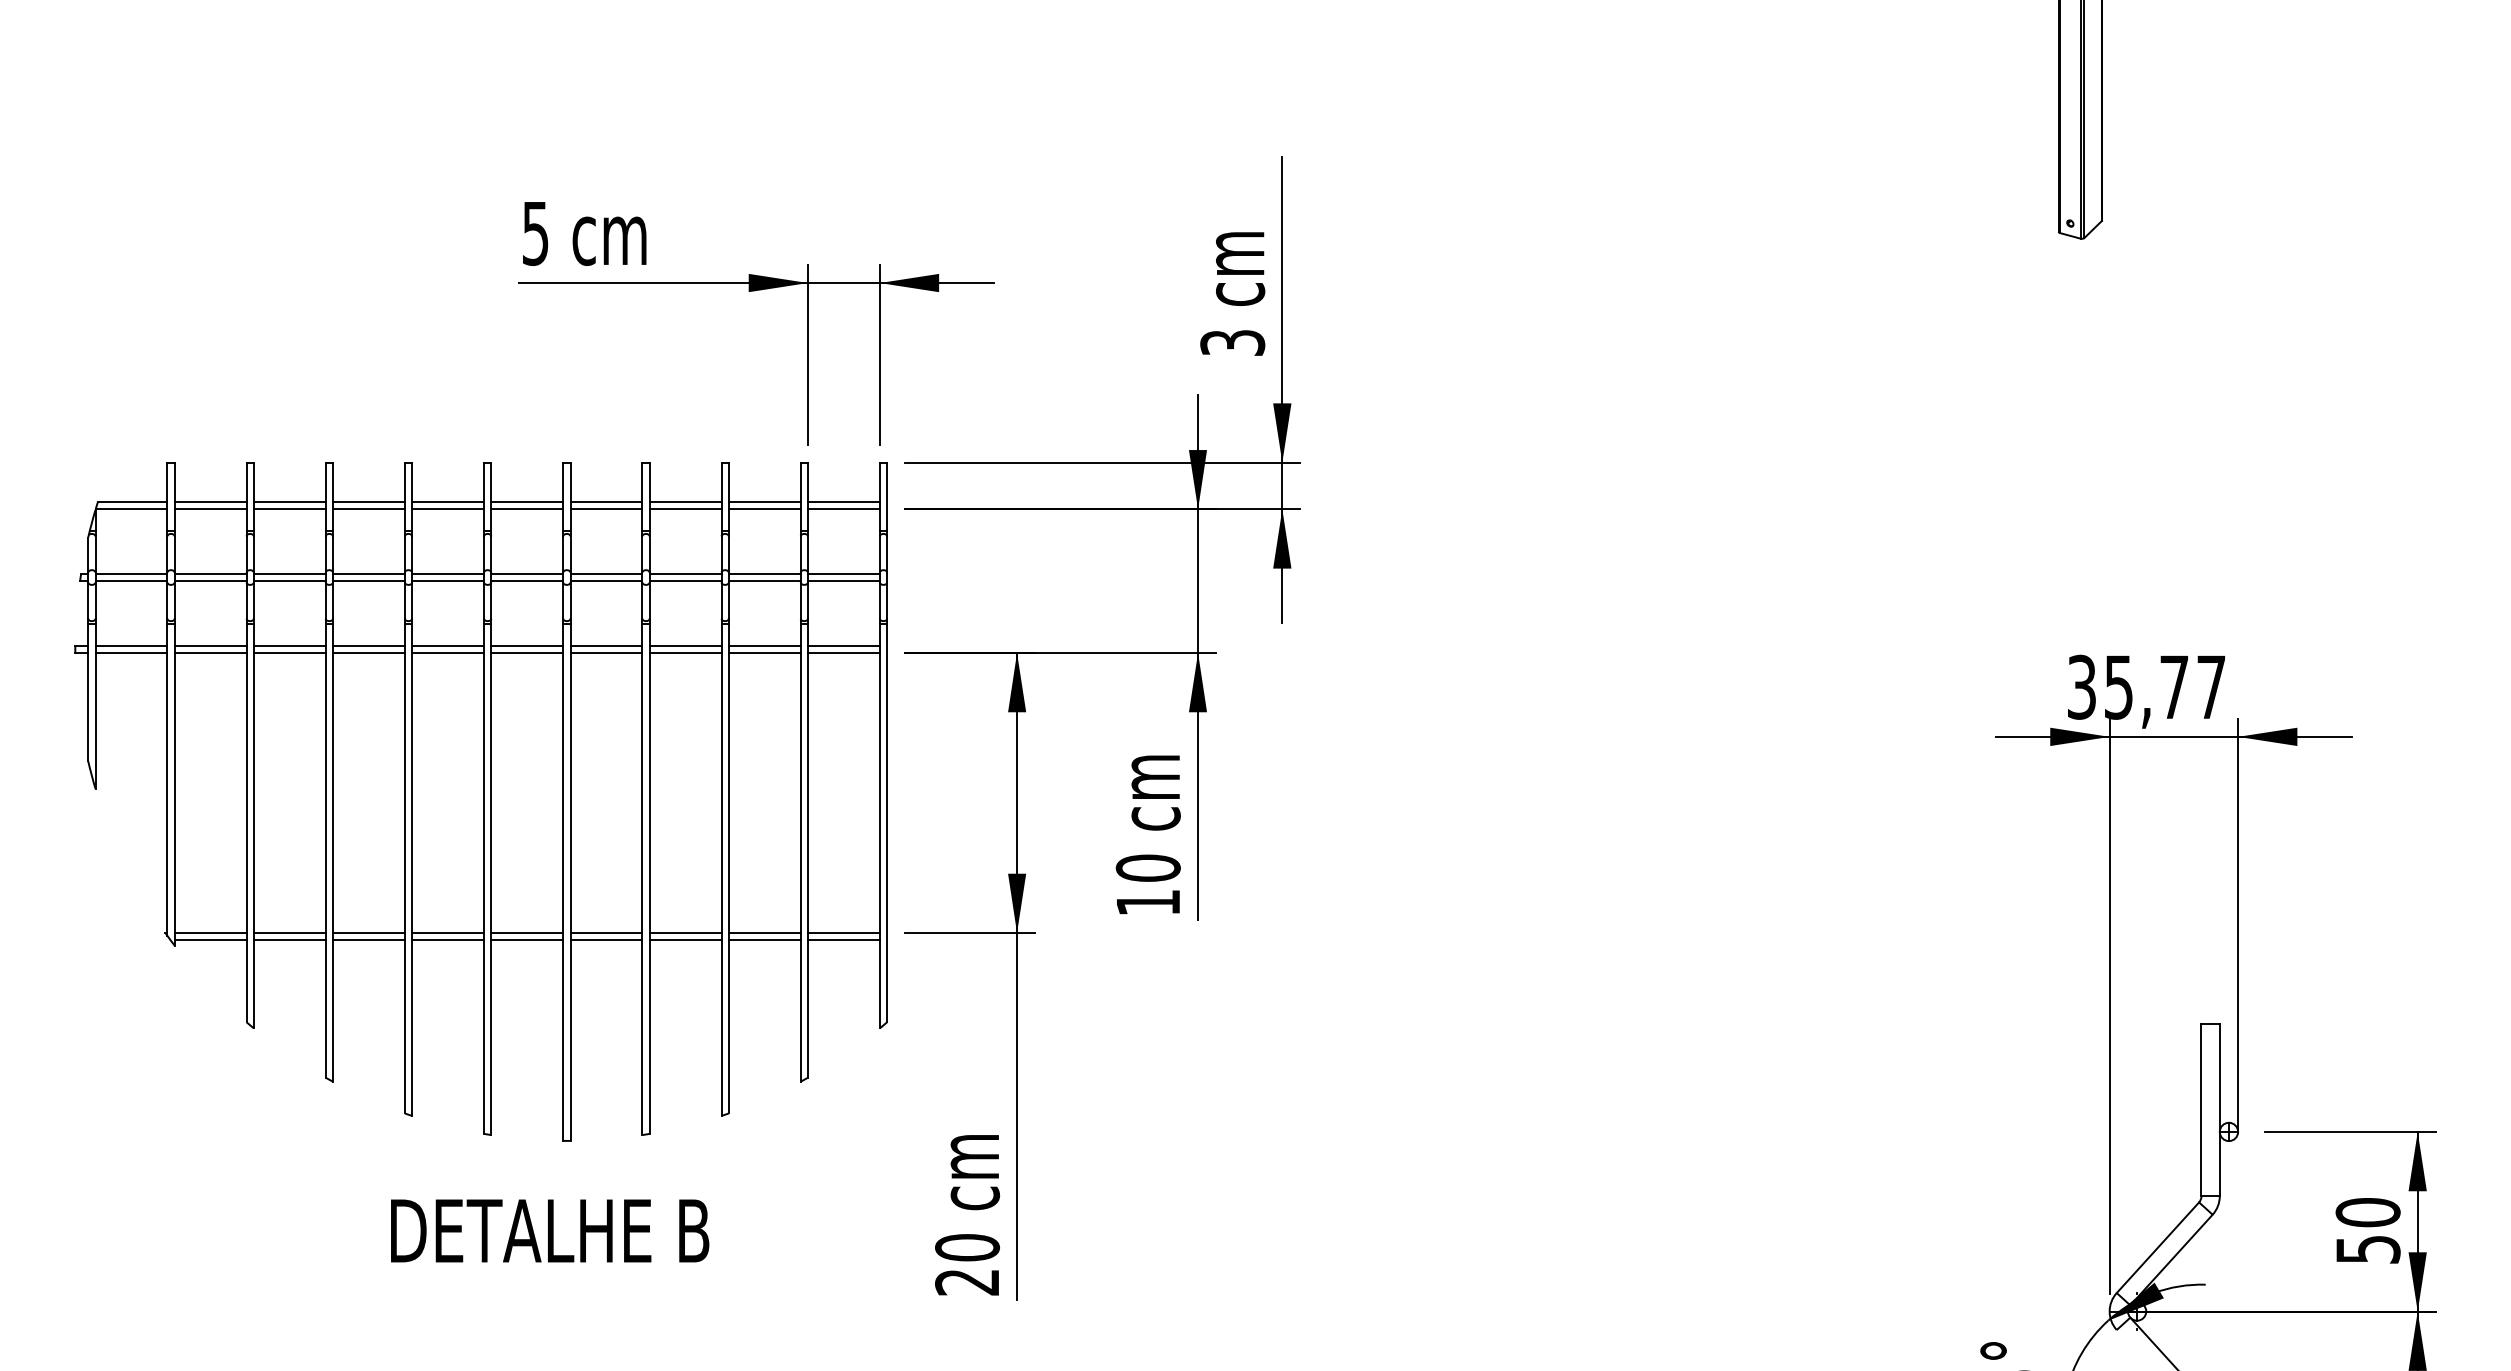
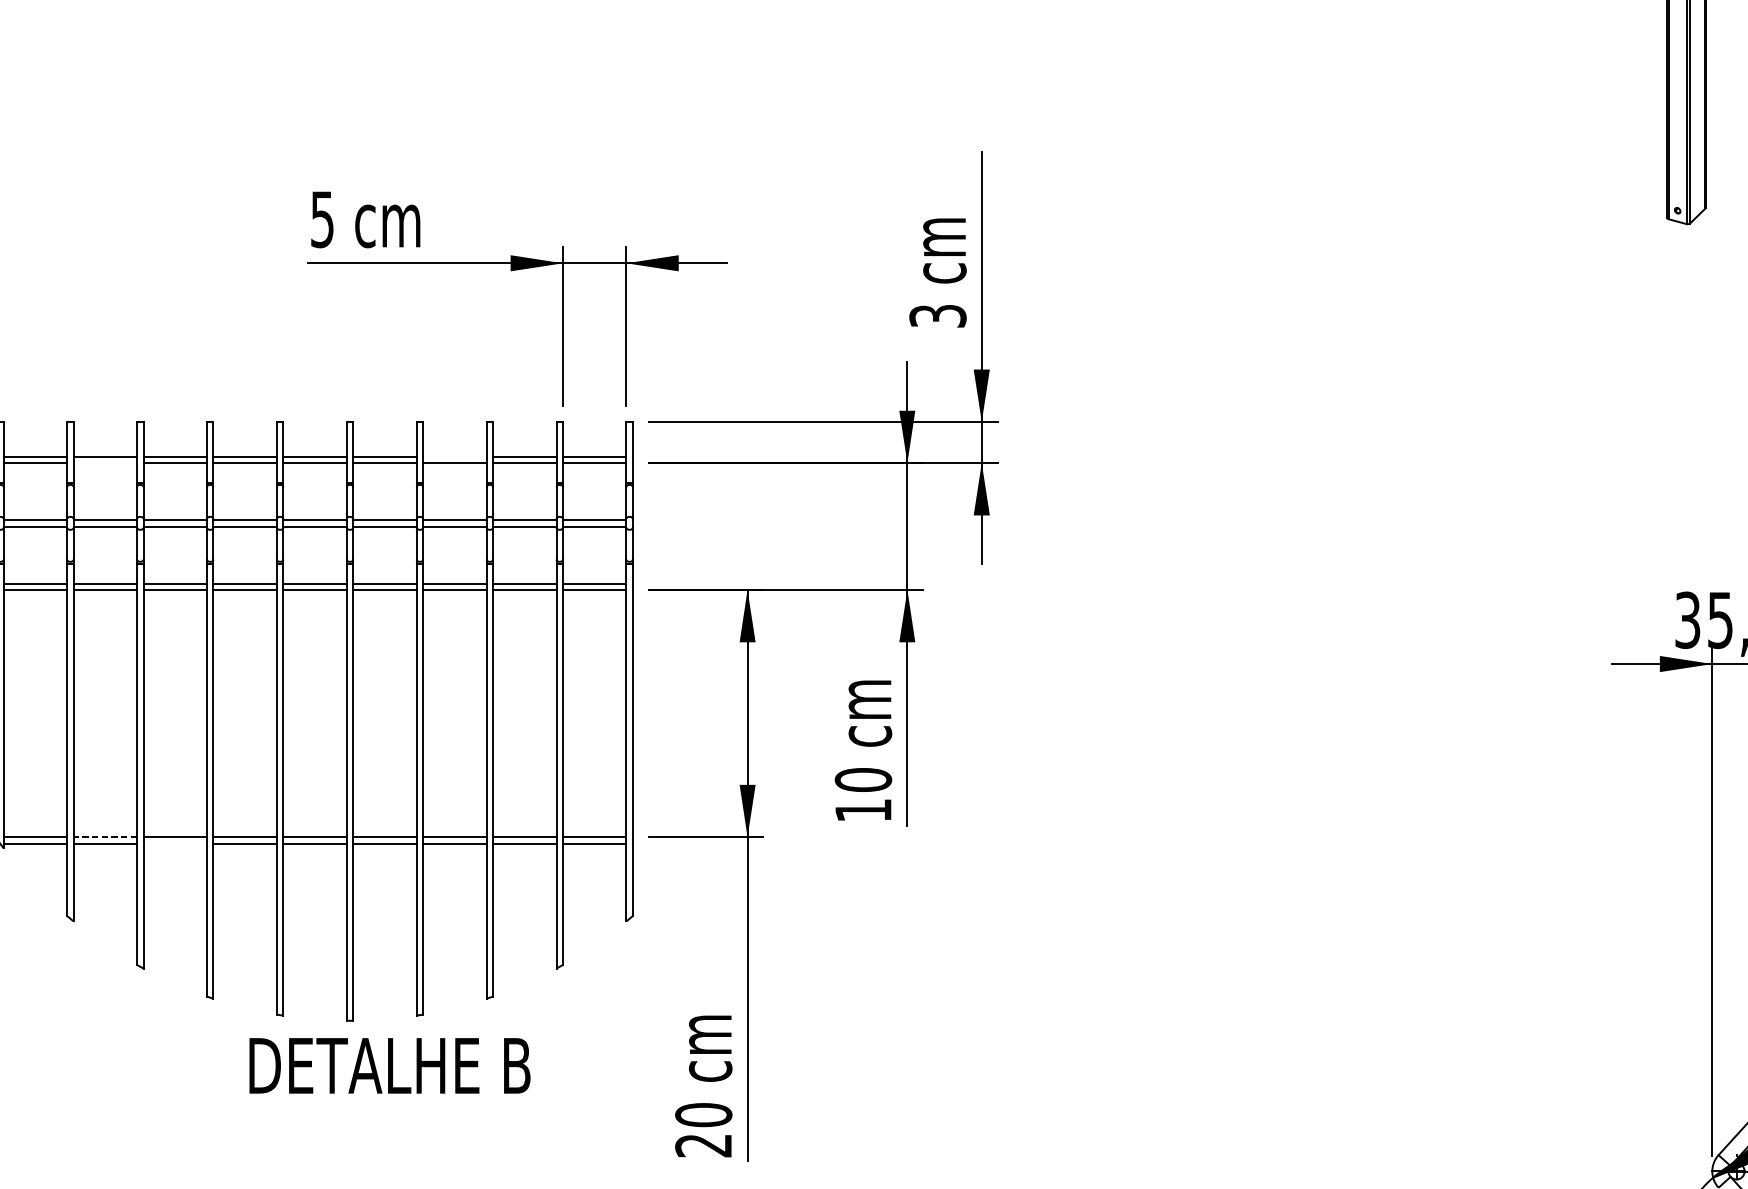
line: (685, 502) -> (454, 457), removed
line: (289, 509) -> (105, 463), removed
line: (289, 933) -> (105, 837), solid -> dashed
line: (368, 940) -> (174, 843), removed
text: (550, 1230) -> (390, 1065), moved

